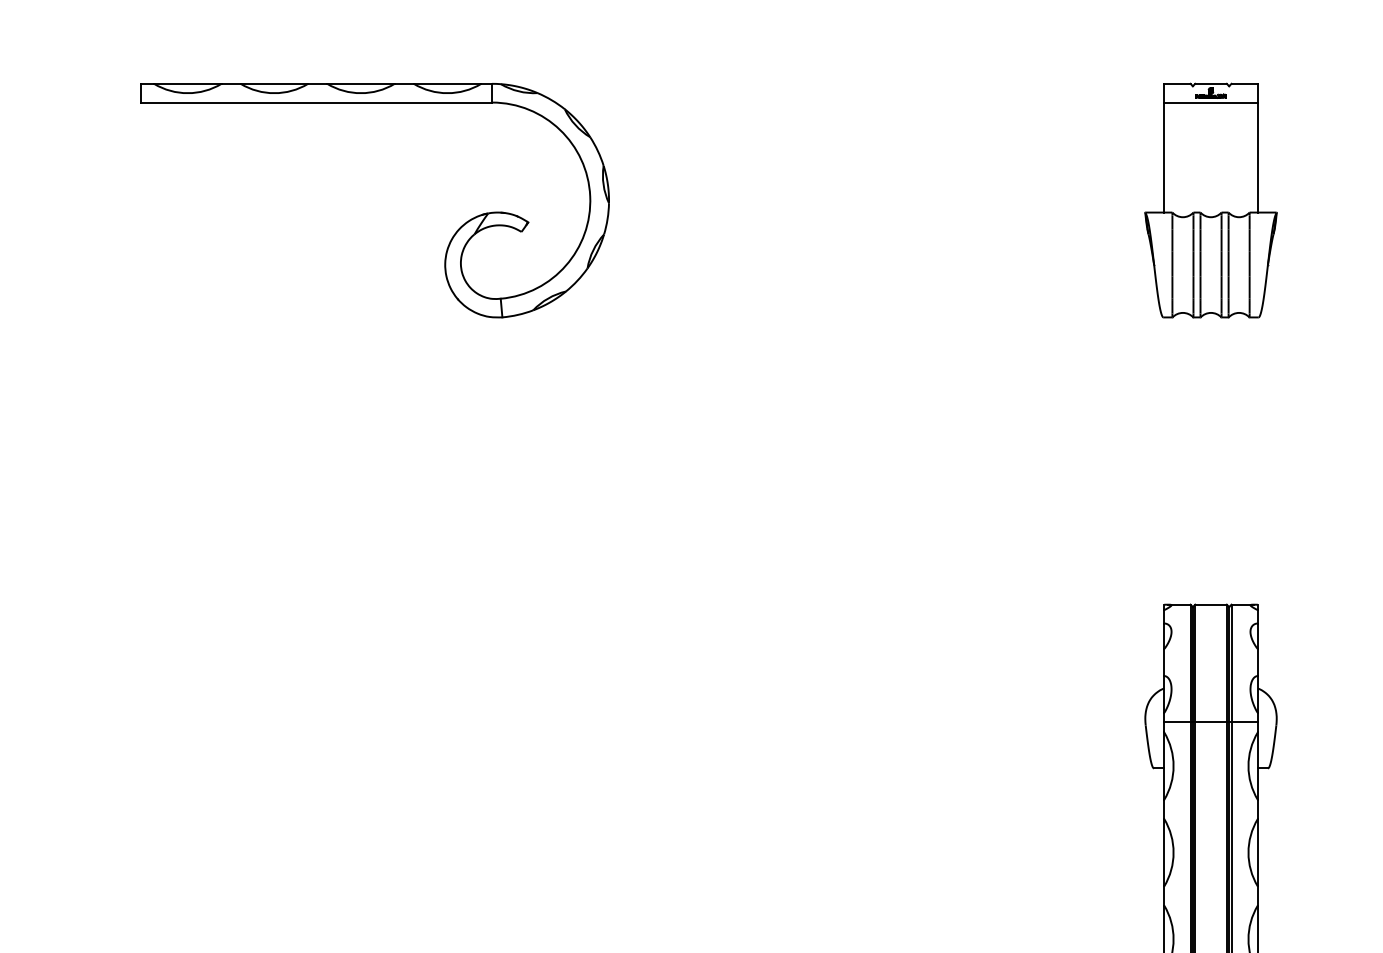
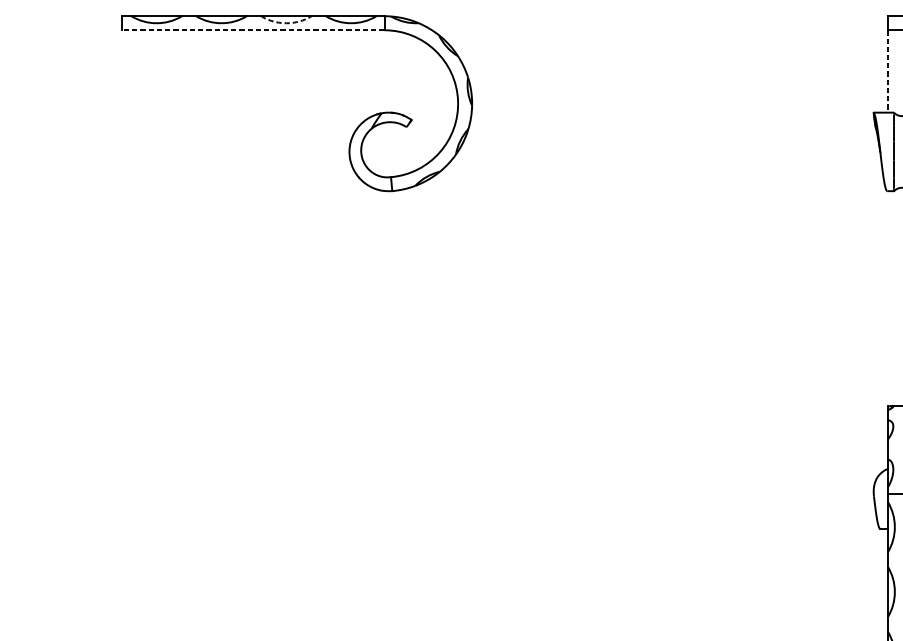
arc: (360, 93) -> (286, 23), solid -> dashed
line: (316, 102) -> (253, 30), solid -> dashed
line: (1164, 158) -> (888, 72), solid -> dashed

